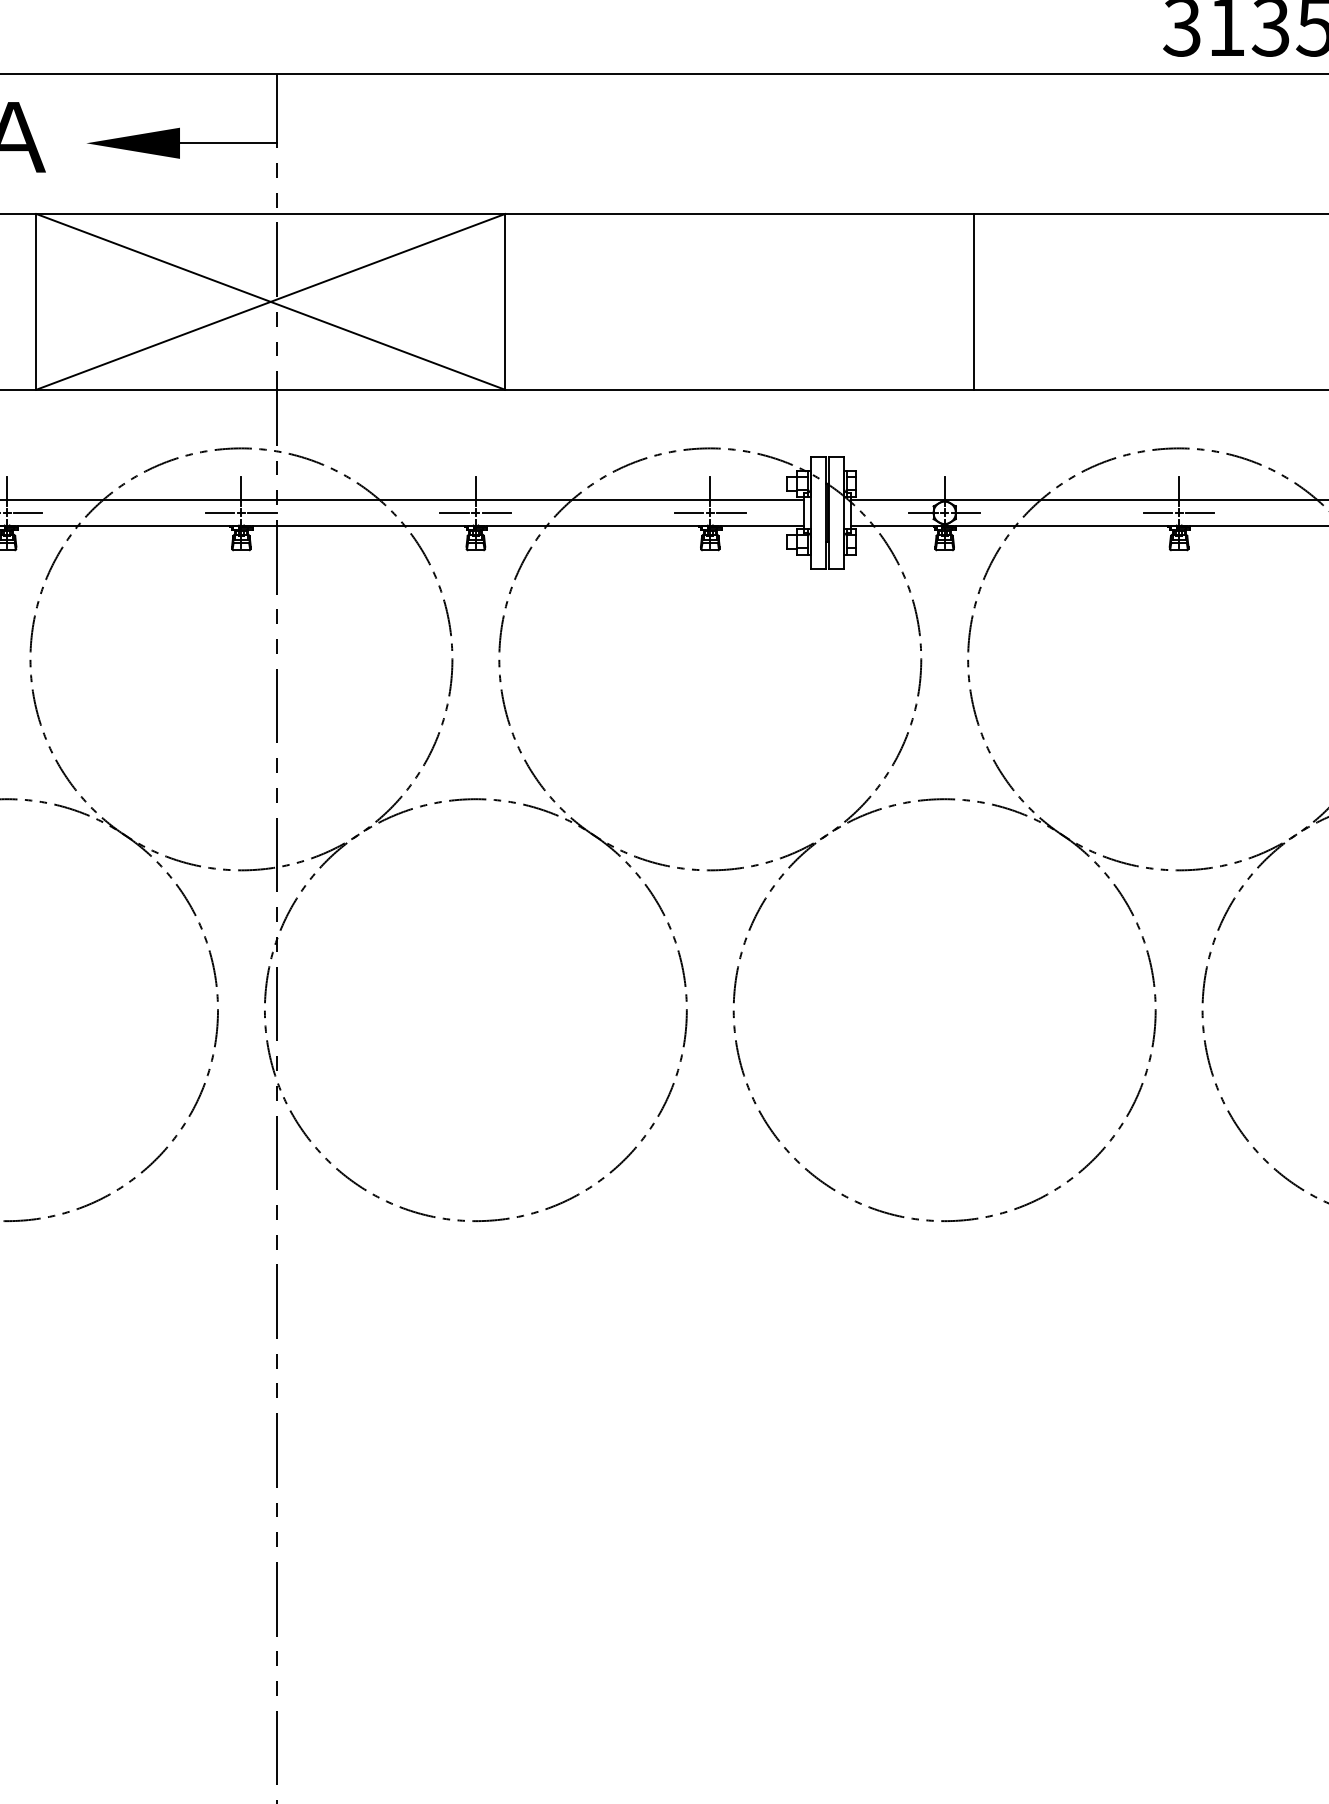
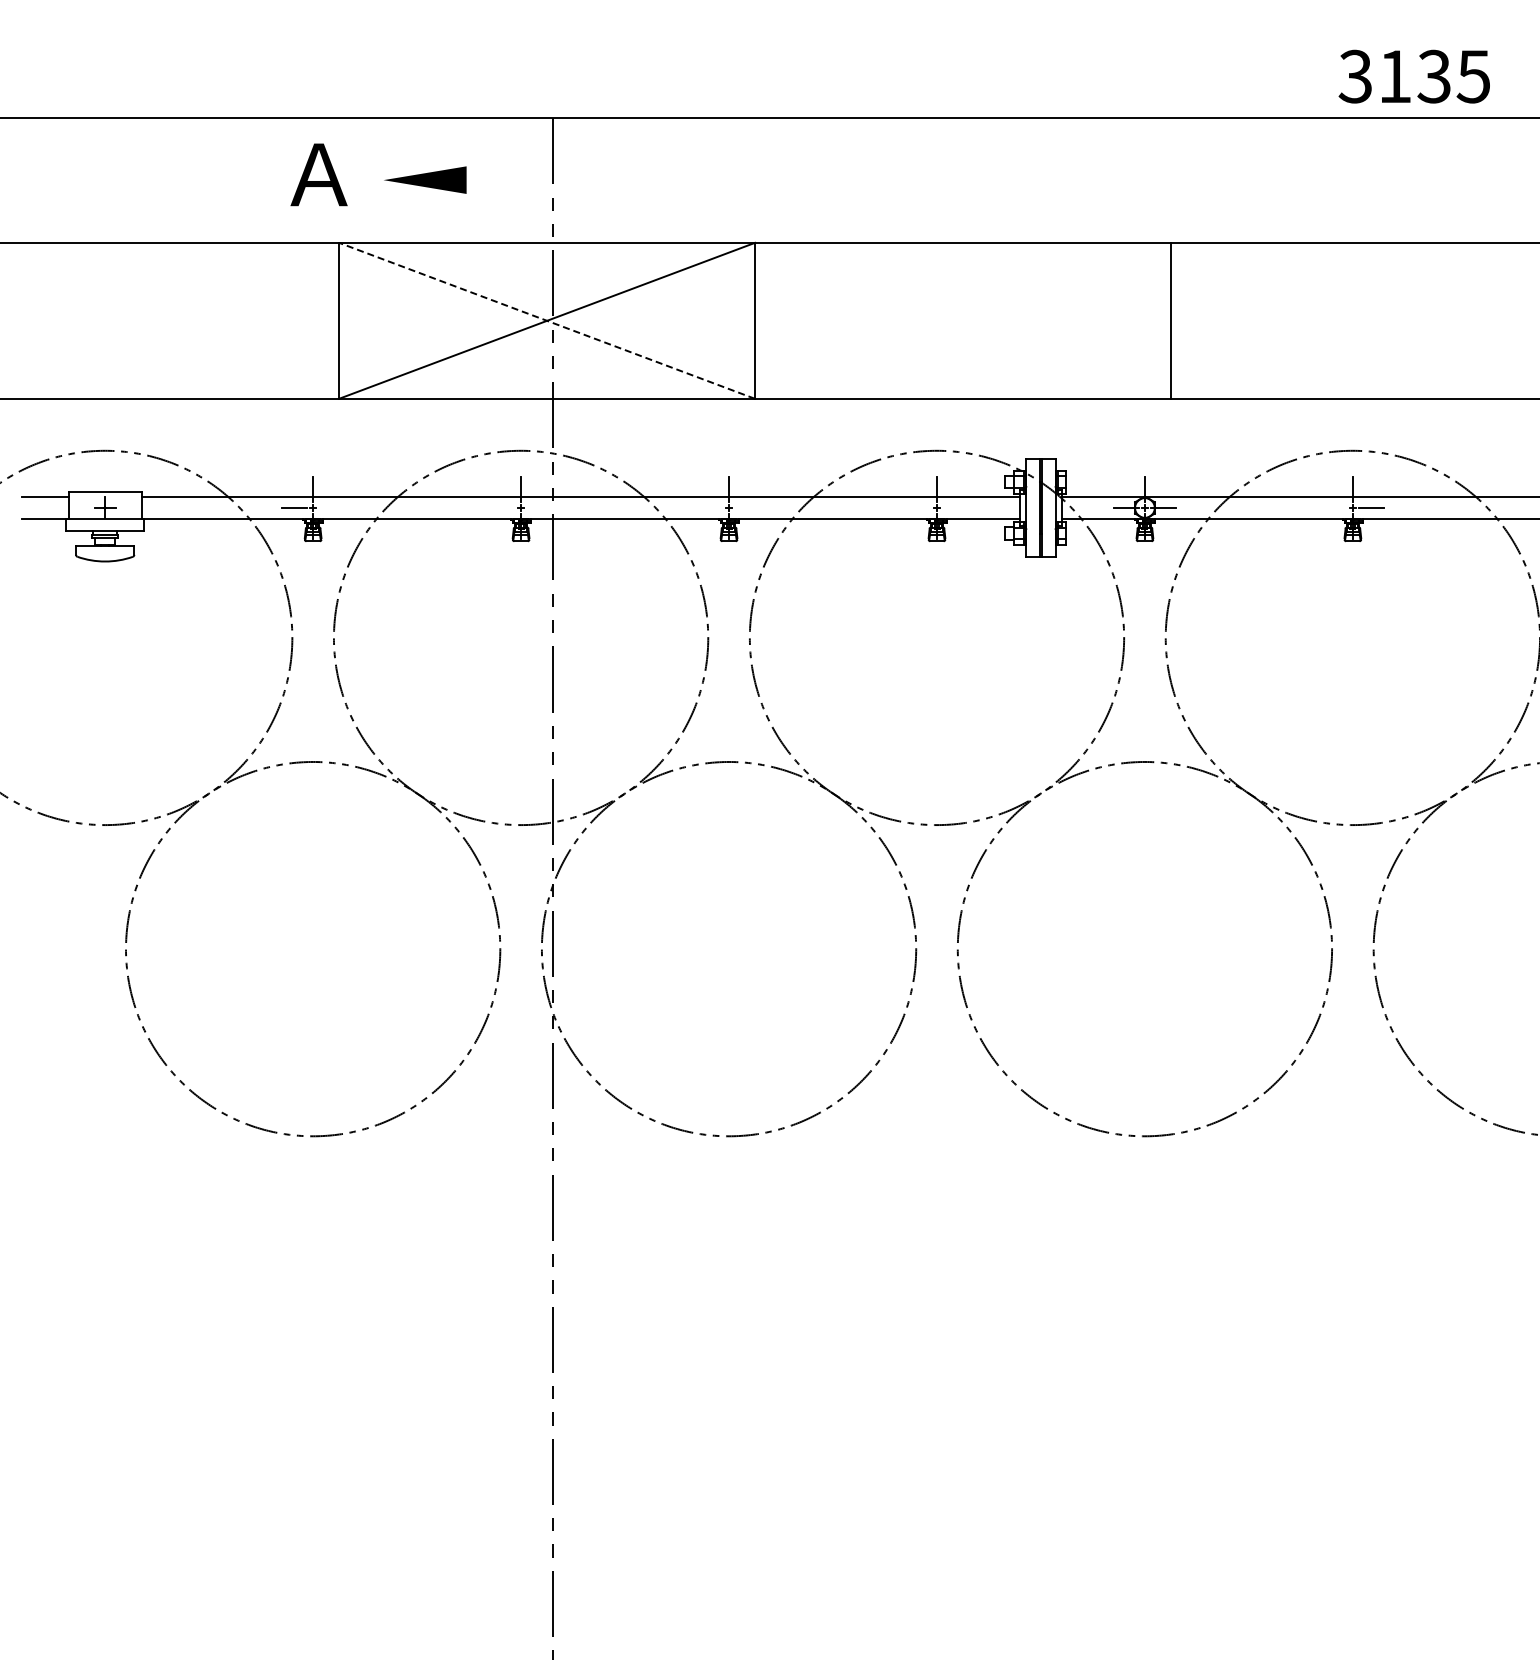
line: (228, 143) -> (509, 180), removed
line: (270, 301) -> (546, 320), solid -> dashed
line: (27, 512) -> (331, 507), removed
line: (219, 512) -> (501, 507), removed
line: (262, 512) -> (539, 507), removed
line: (453, 512) -> (709, 507), removed
line: (496, 512) -> (747, 507), removed
line: (688, 512) -> (917, 507), removed
line: (731, 512) -> (955, 507), removed
line: (1157, 512) -> (1333, 507), removed

